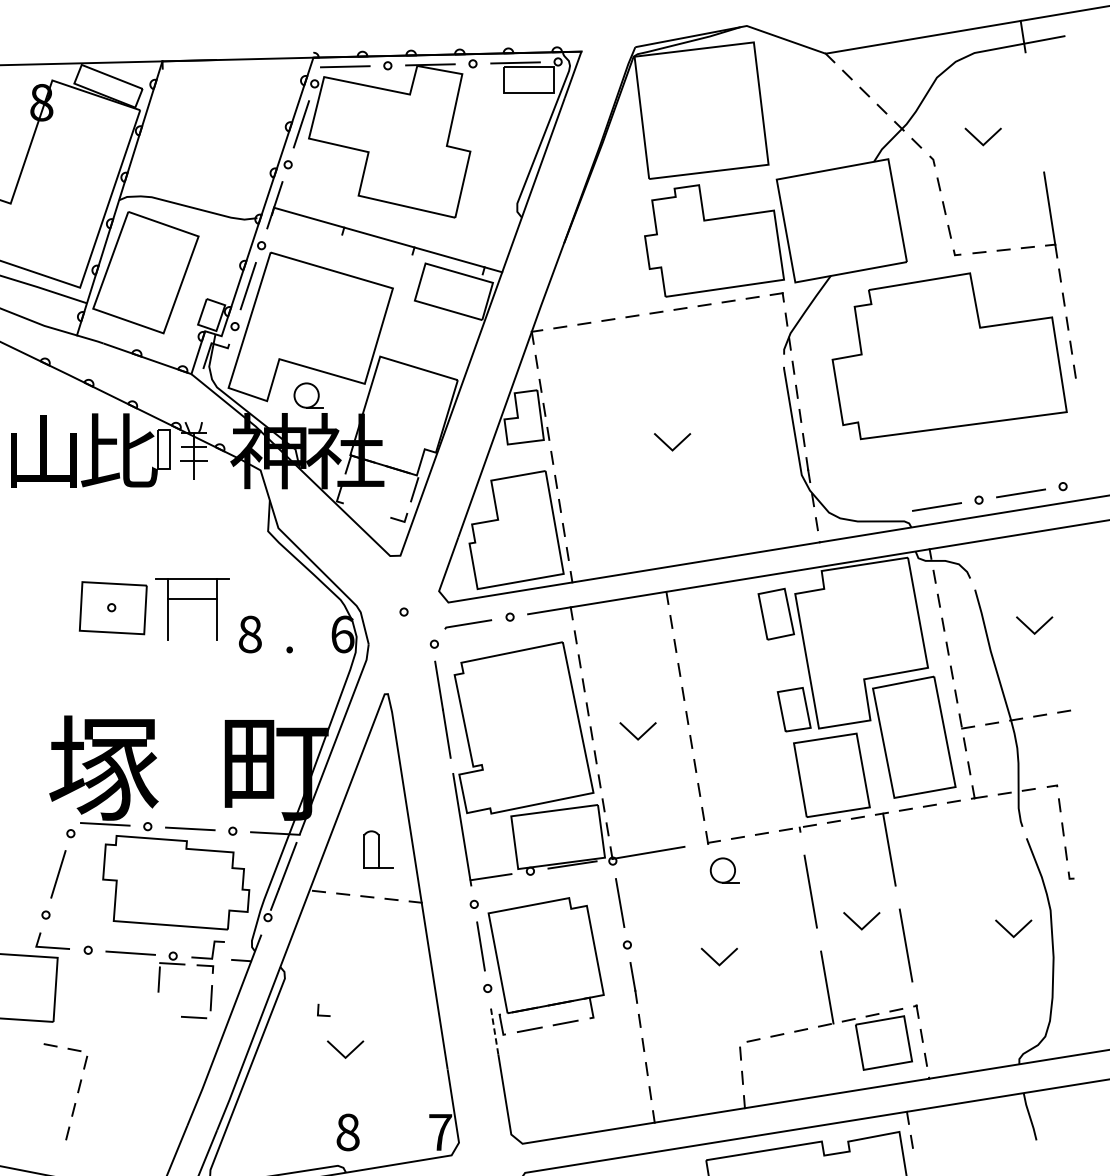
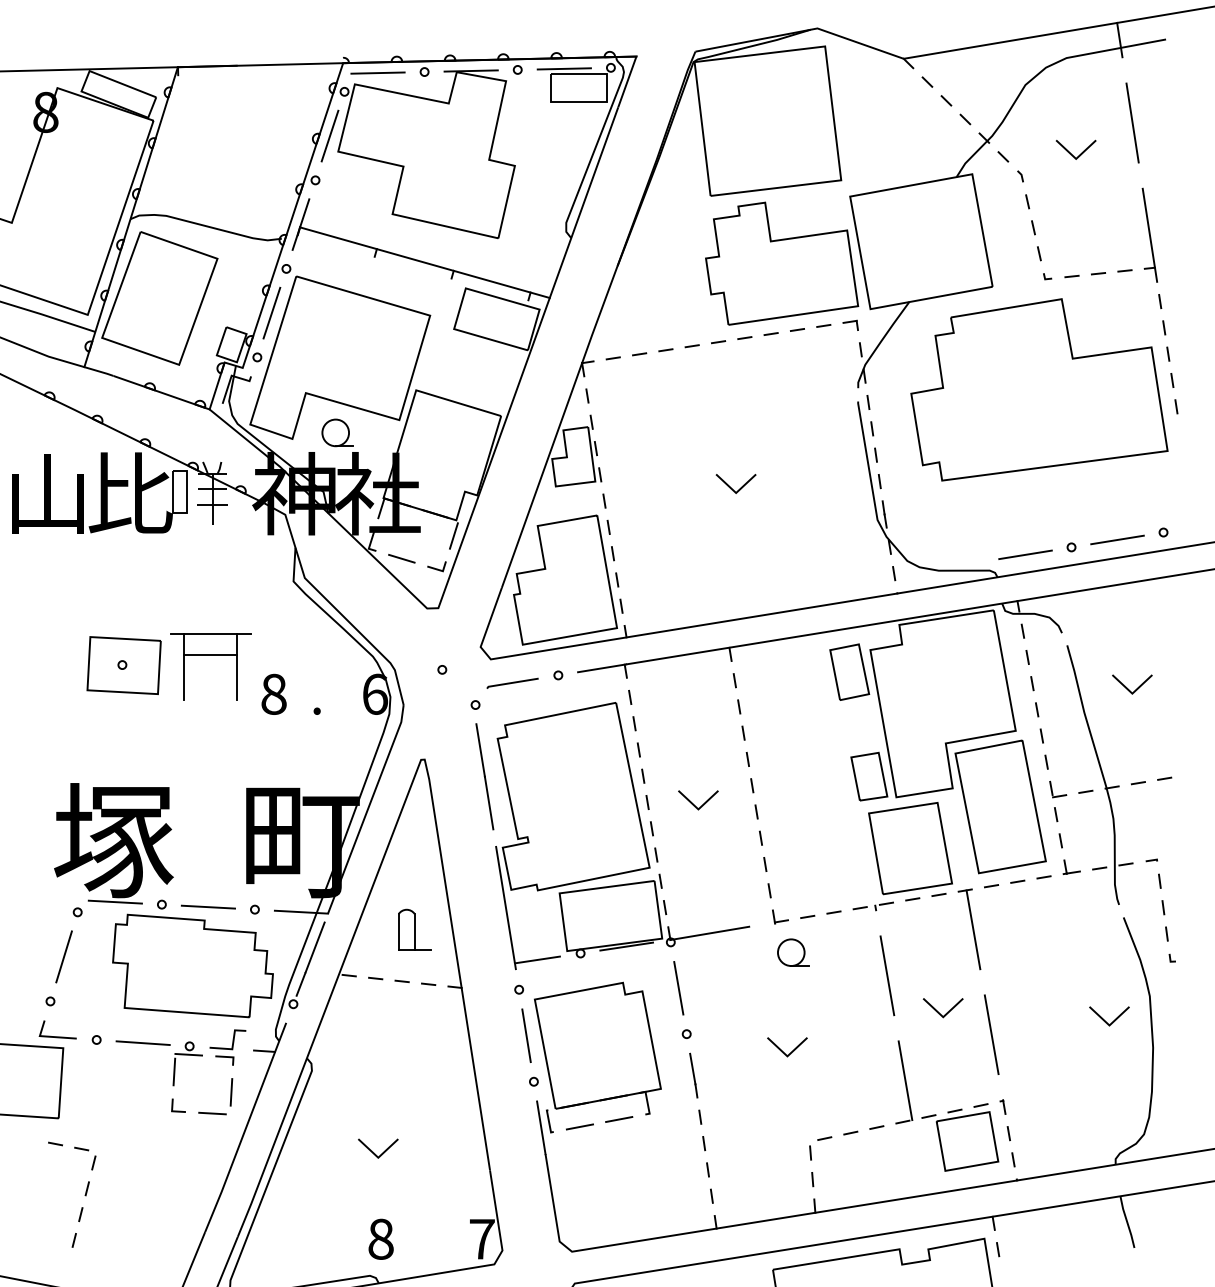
line: (1034, 111) -> (1132, 122), added
line: (366, 510) -> (401, 558), added
line: (319, 1010) -> (173, 1105), moved
line: (494, 1030) -> (541, 1127), dashed -> solid

